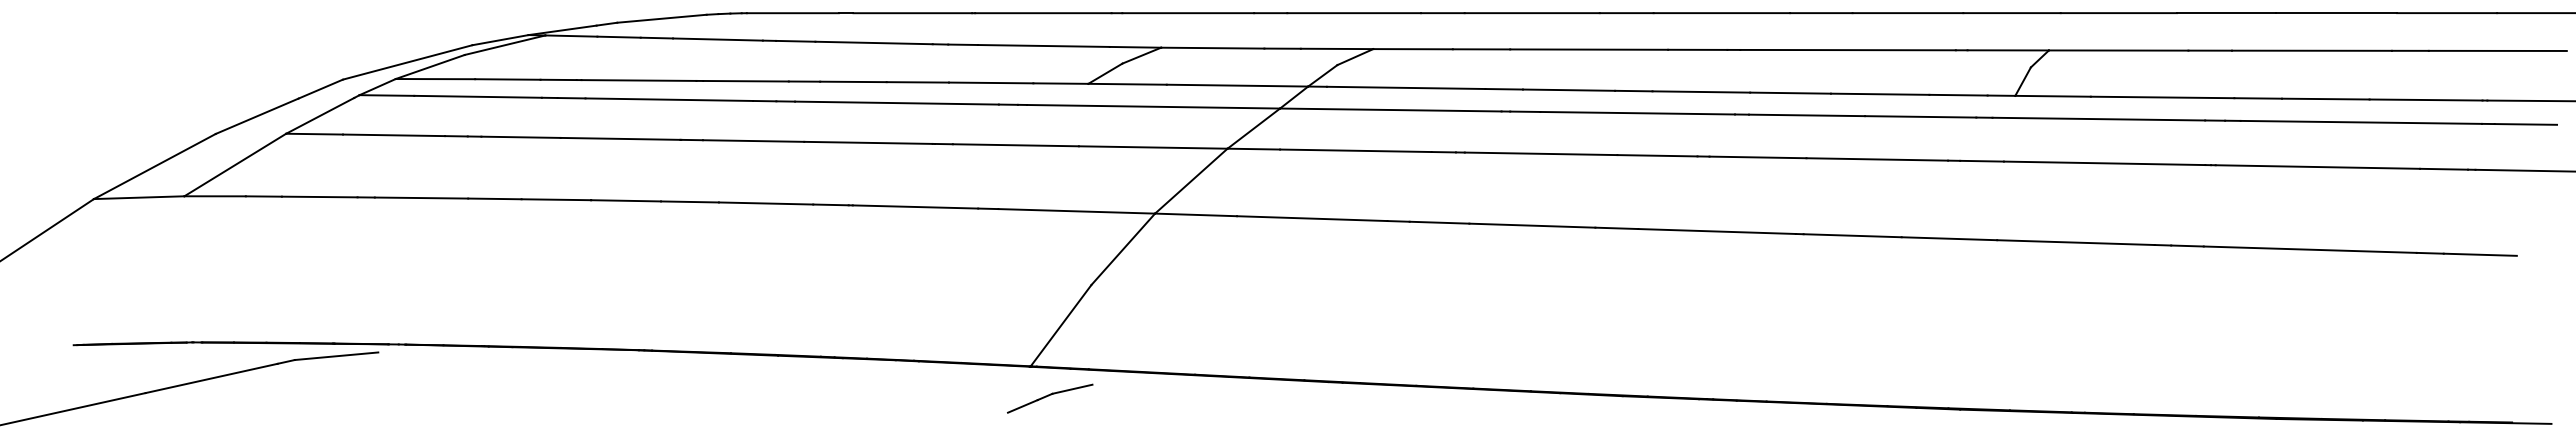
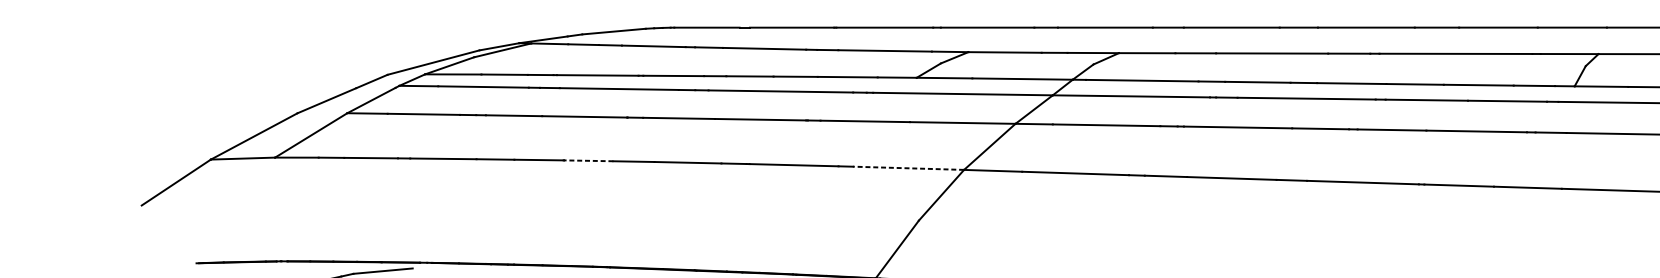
line: (626, 200) -> (588, 160), solid -> dashed
line: (1076, 211) -> (908, 168), solid -> dashed

